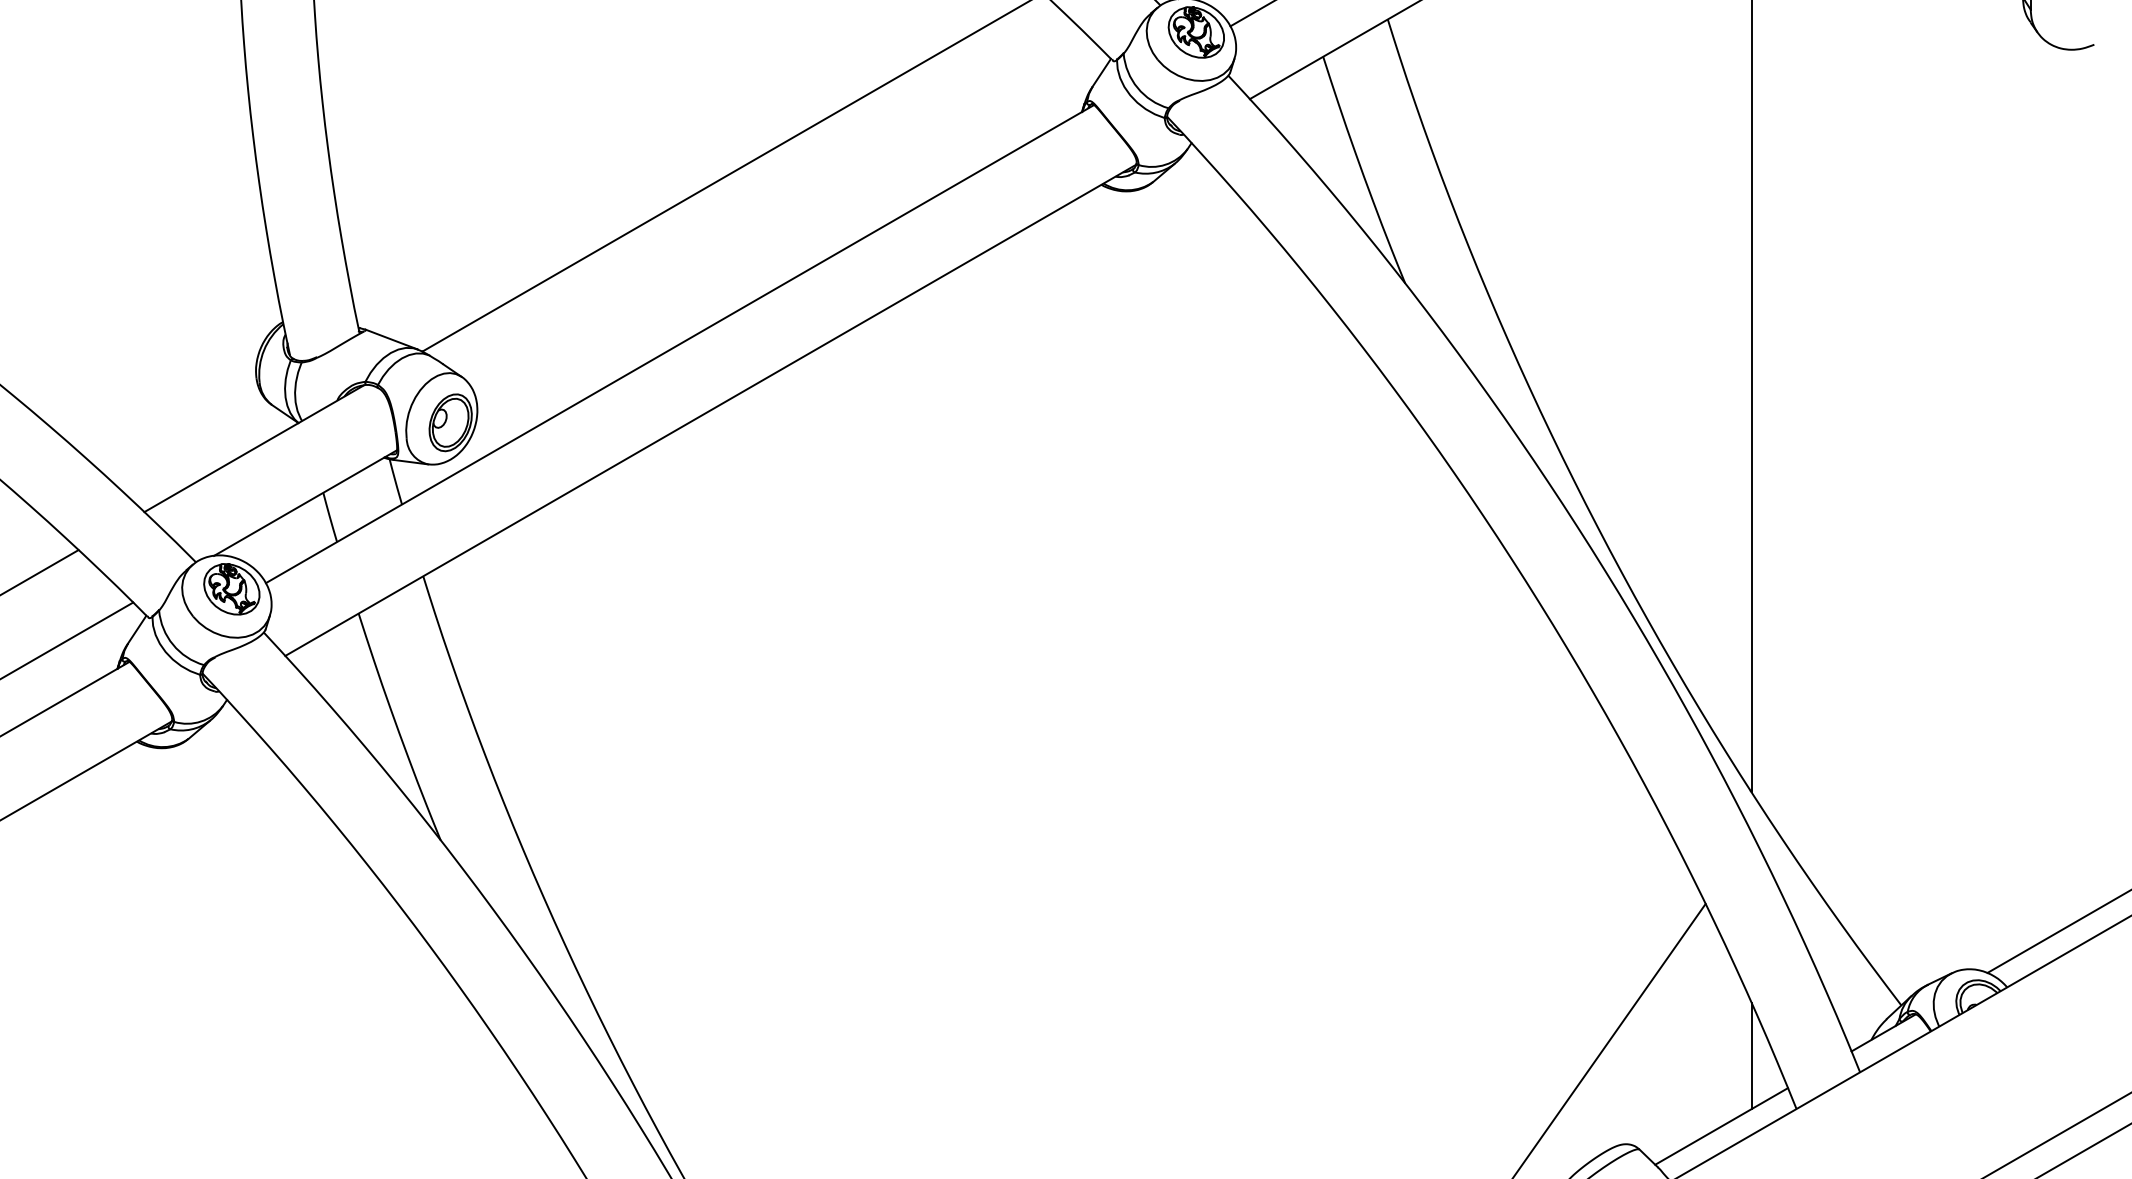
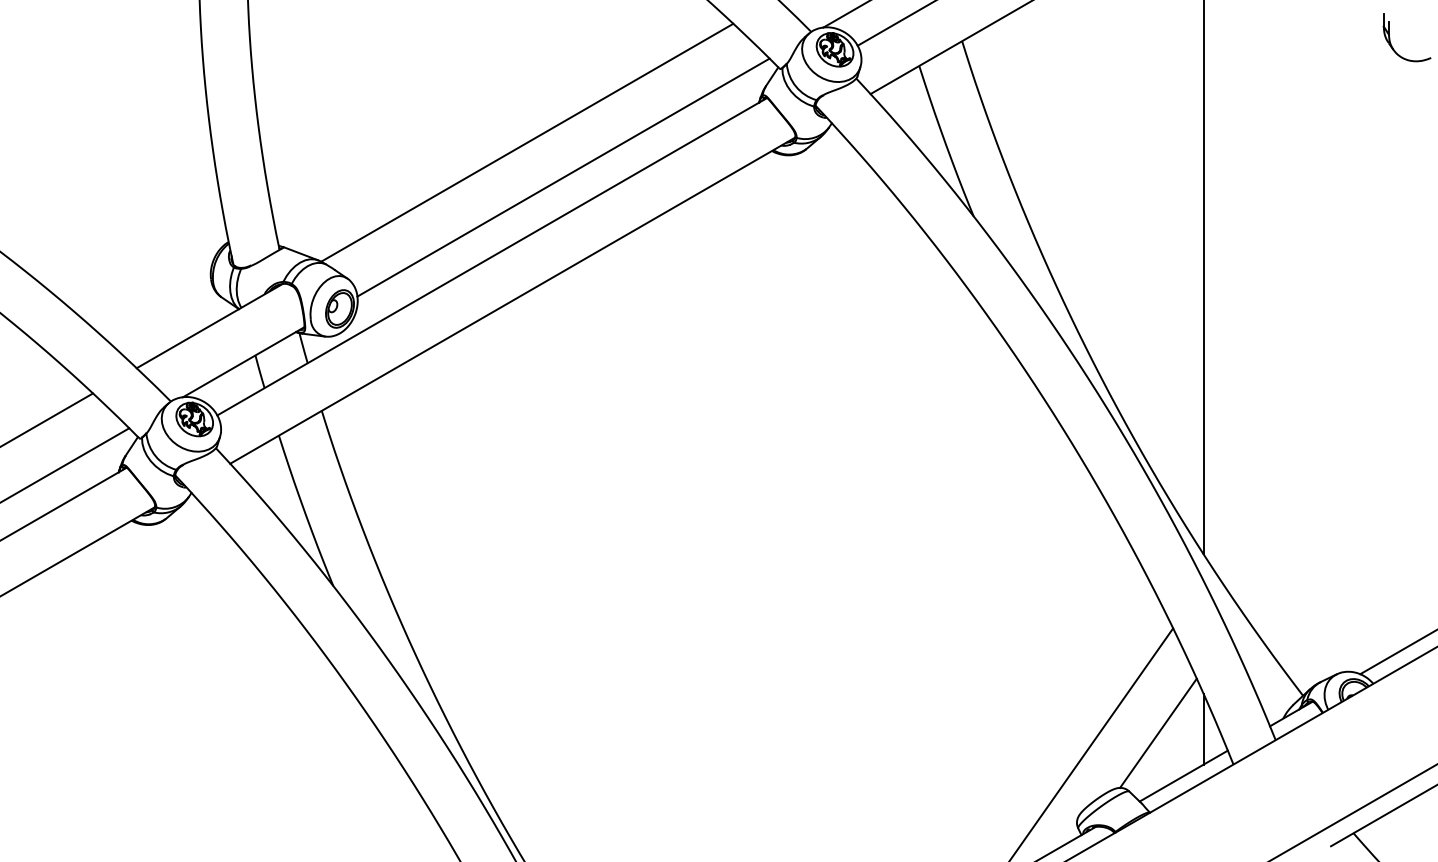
line: (787, 224) -> (563, 177), added
line: (1683, 1060) -> (1158, 732), added

